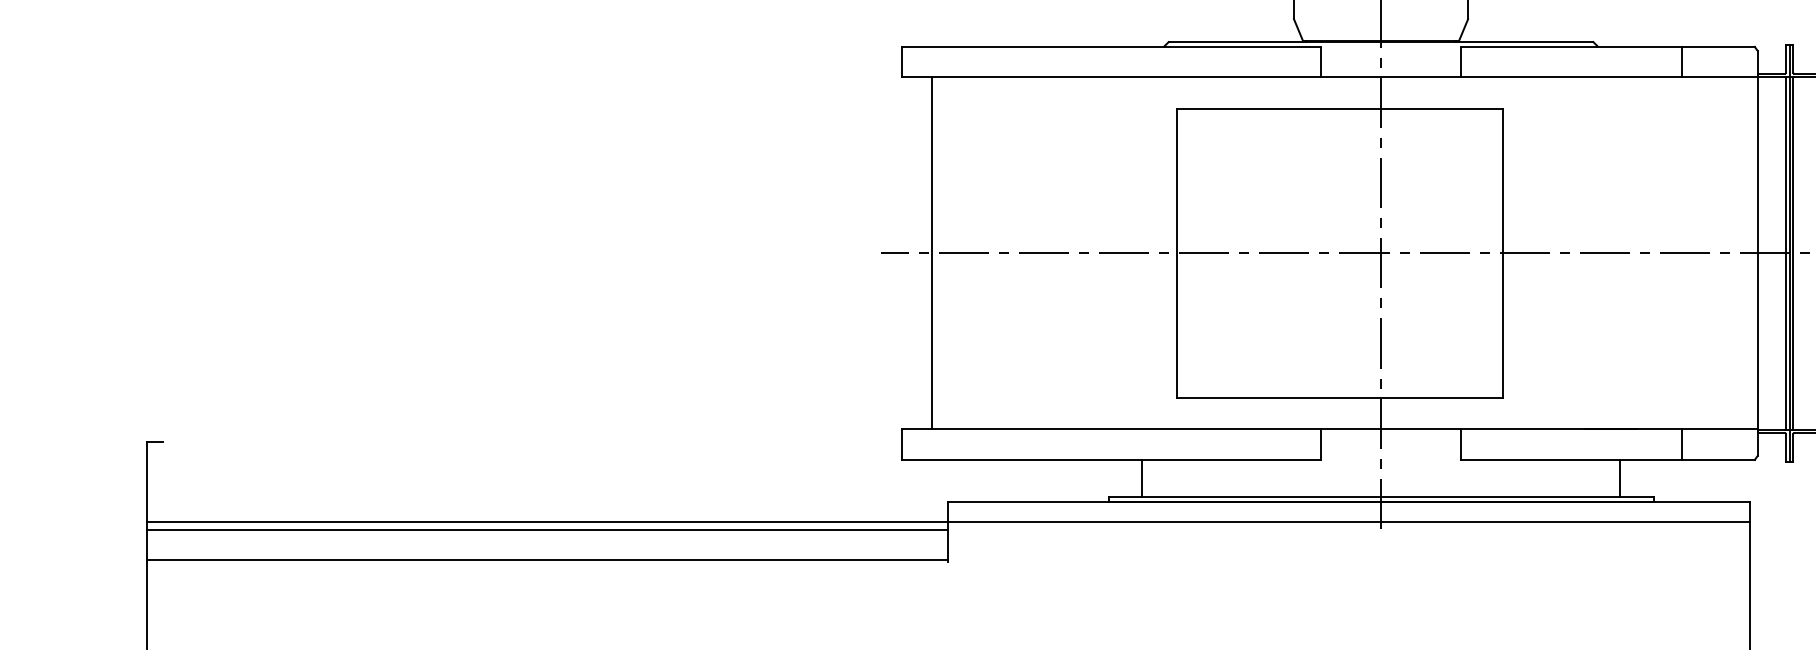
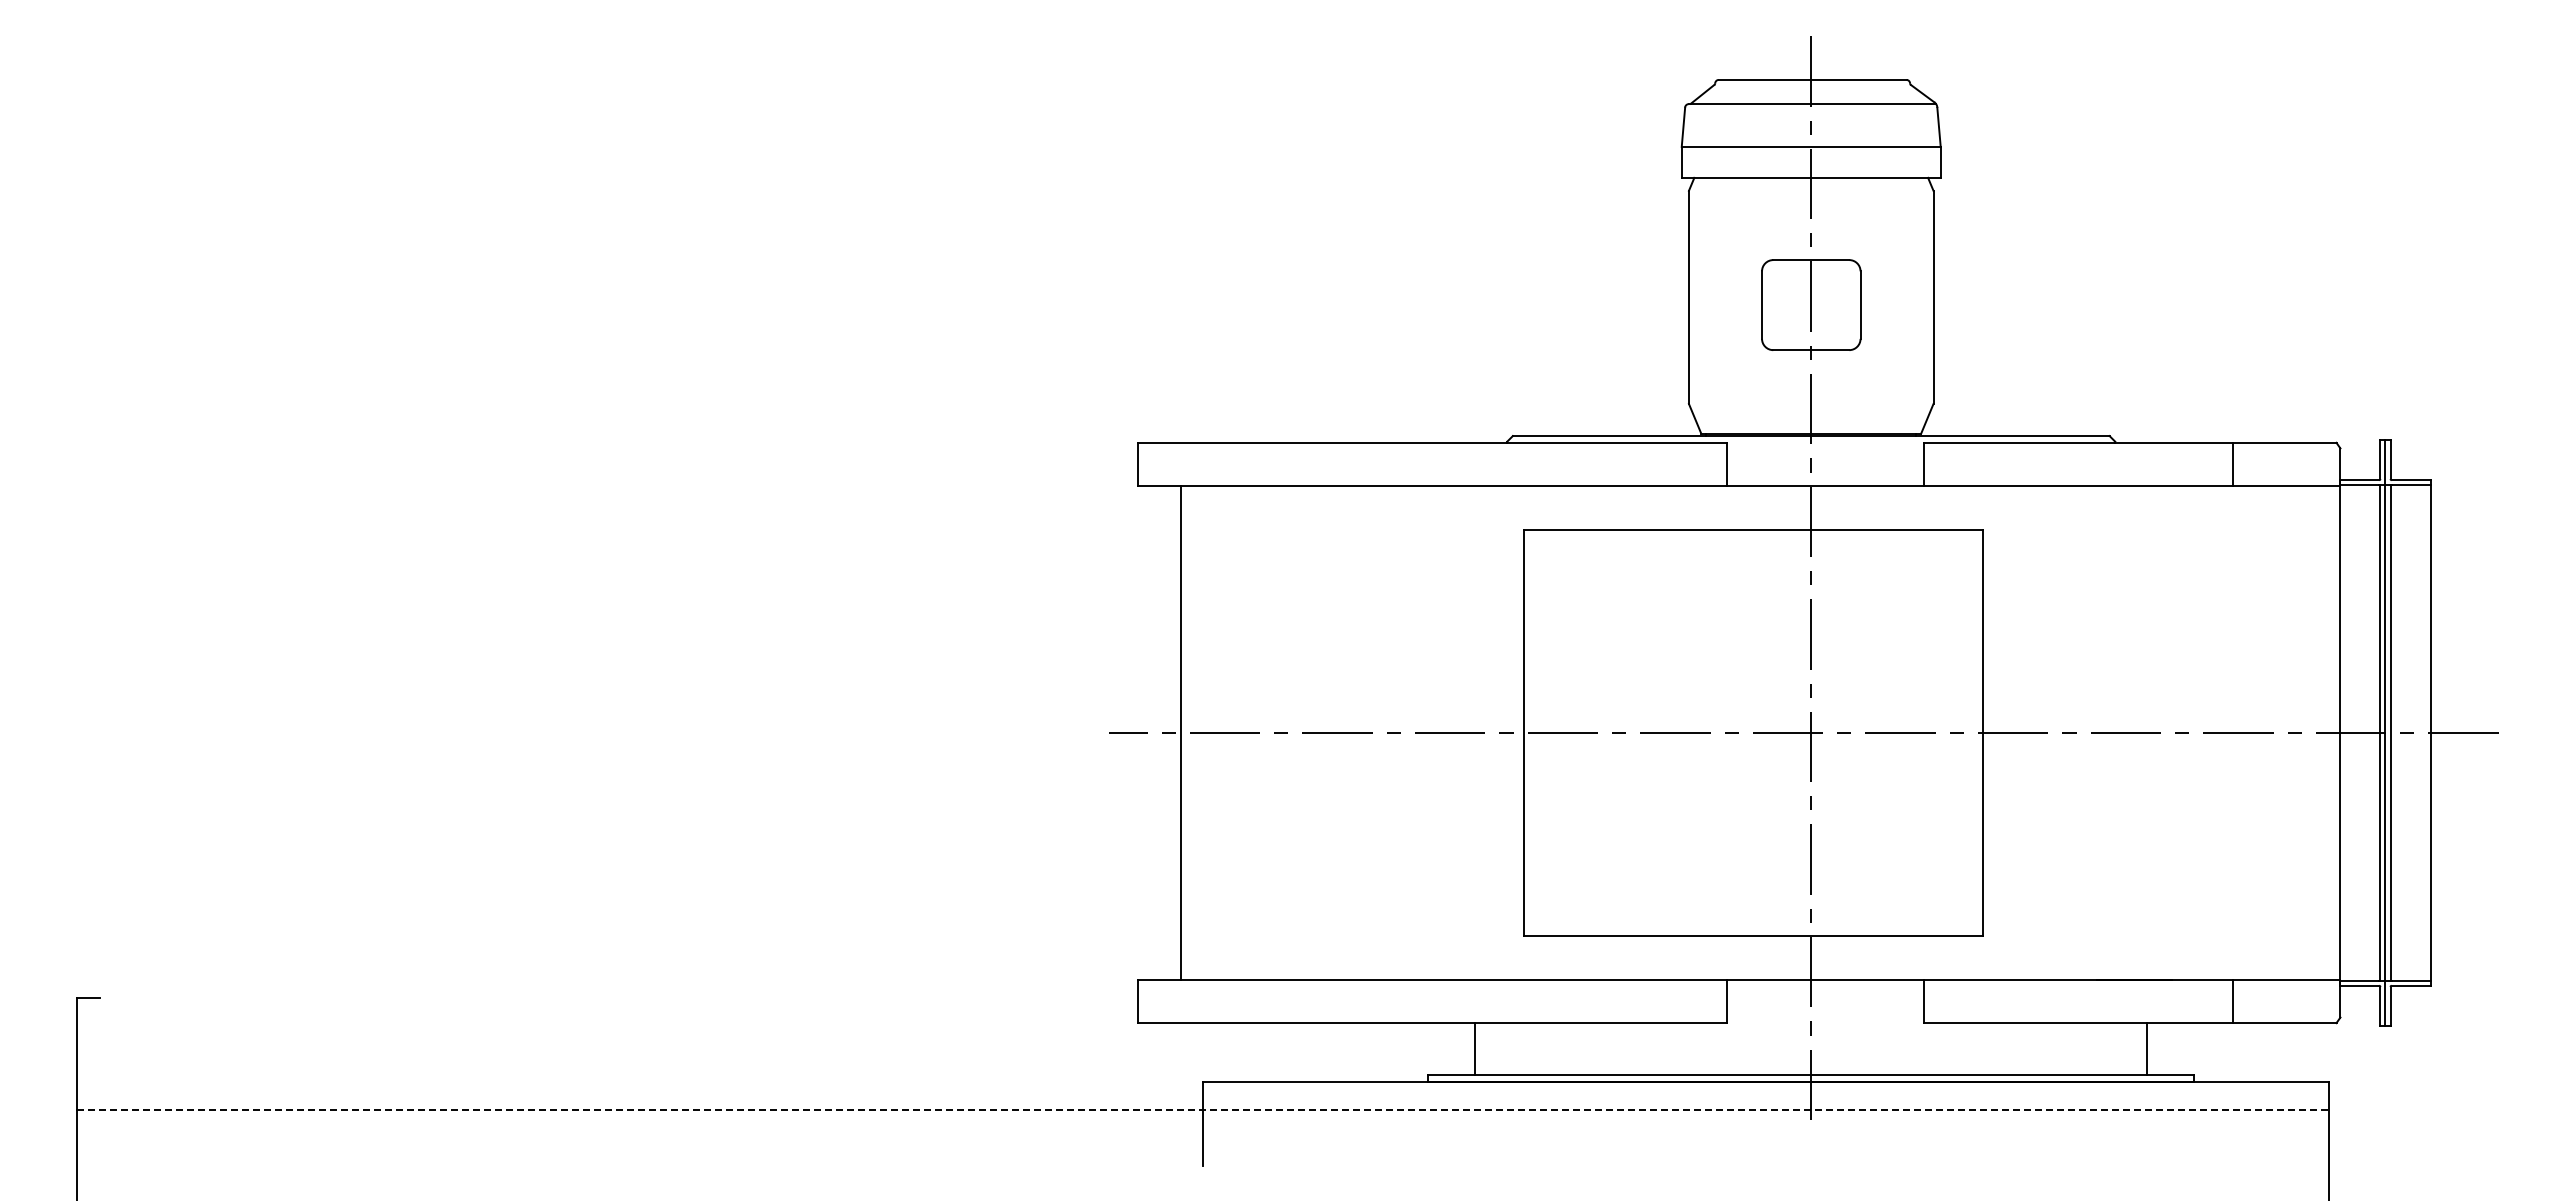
line: (948, 522) -> (1203, 1110), solid -> dashed
line: (547, 529) -> (640, 1121), removed
line: (547, 559) -> (640, 1163), removed

